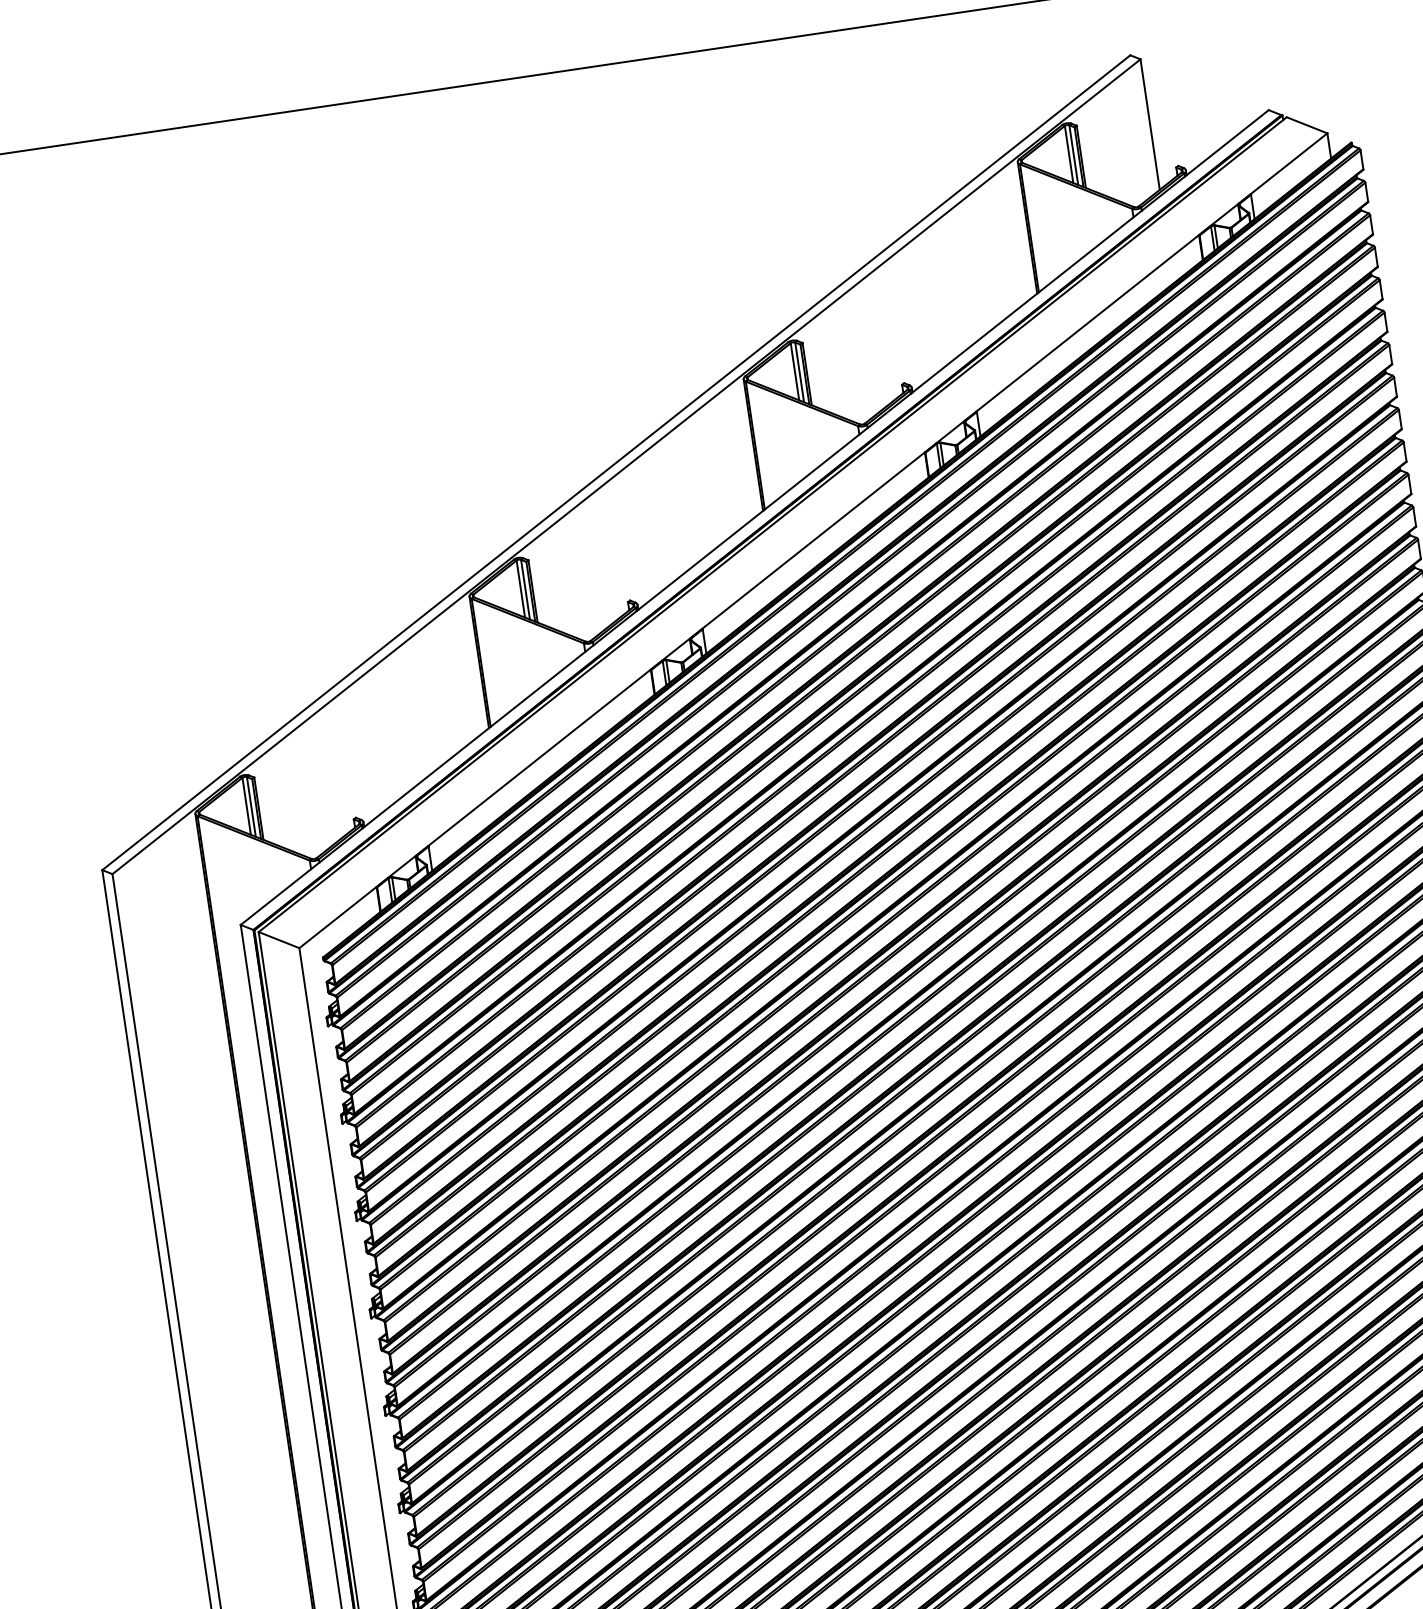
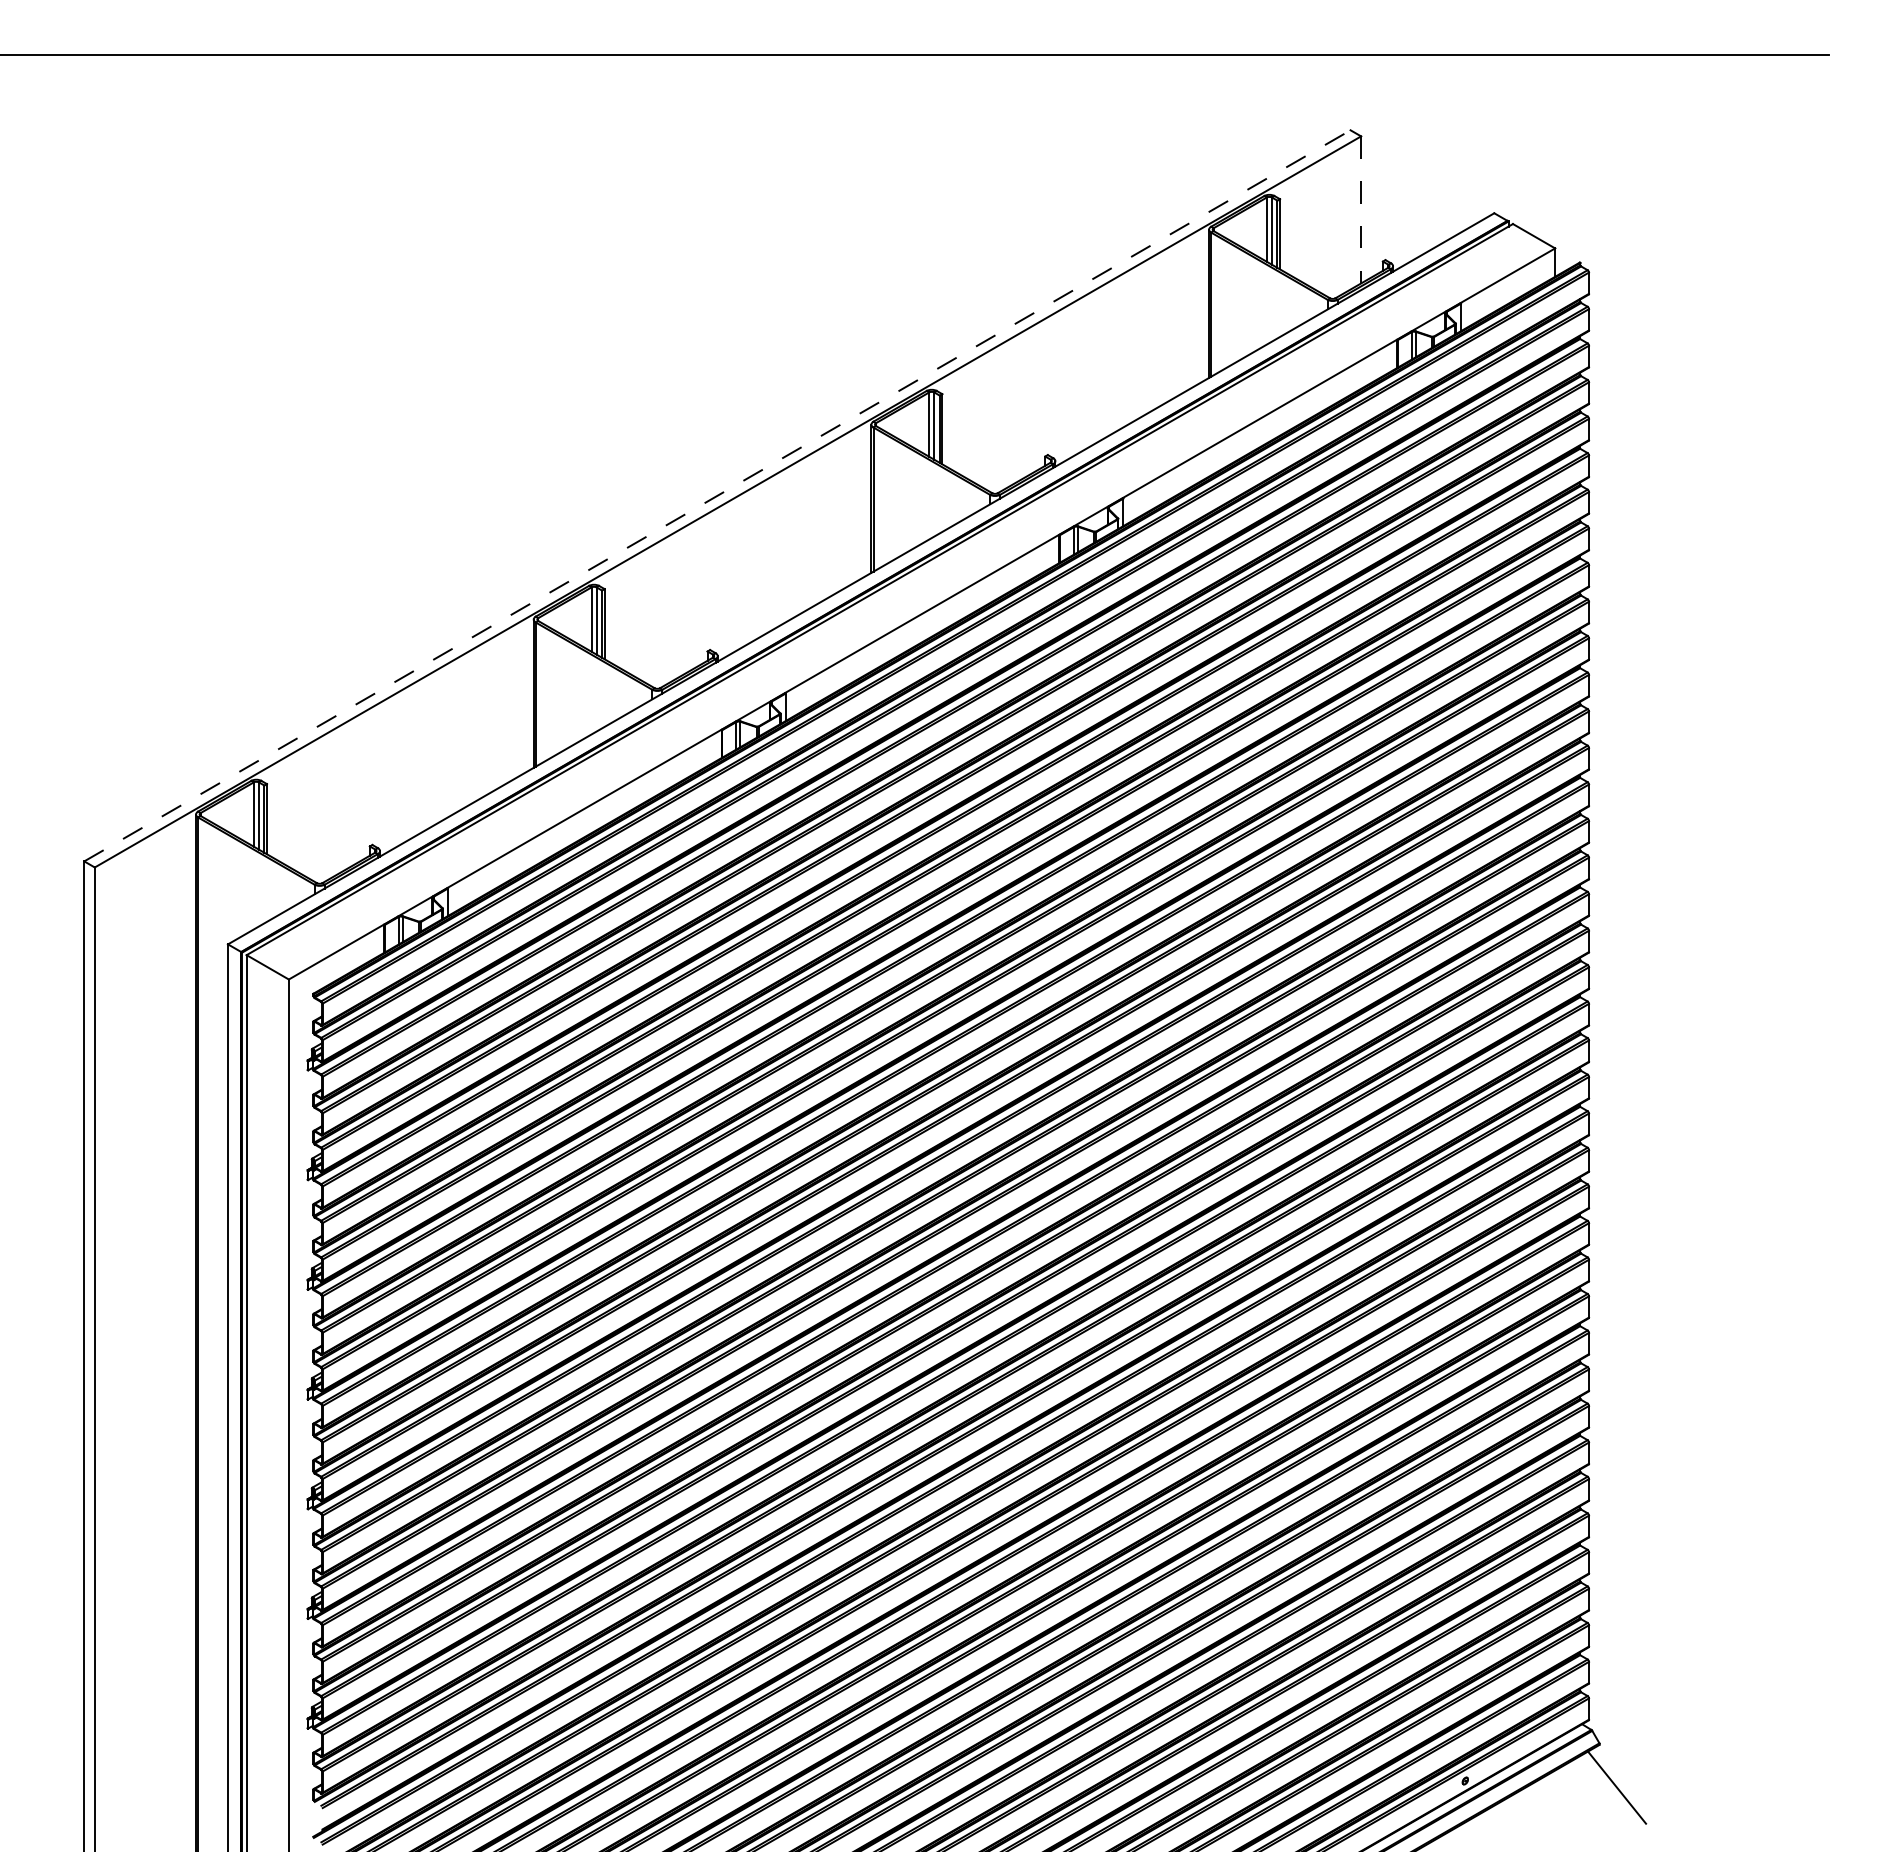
line: (1150, 124) -> (1361, 209), solid -> dashed
line: (616, 462) -> (717, 495), solid -> dashed

